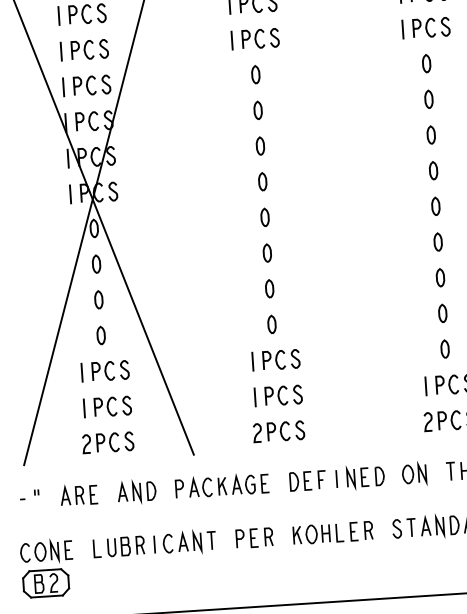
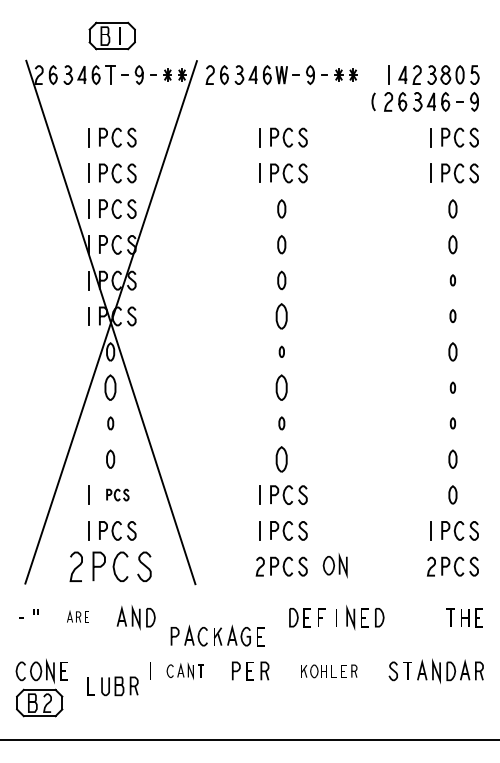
part: (430, 135) -> (452, 280), size x0.6
part: (433, 170) -> (452, 315), size x0.7
part: (262, 181) -> (281, 315), size x1.4
part: (264, 216) -> (281, 351), size x0.6
part: (437, 241) -> (452, 387), size x0.6
part: (267, 252) -> (281, 387), size x1.4
part: (96, 263) -> (110, 387), size x1.4
part: (440, 277) -> (452, 423), size x0.6
part: (269, 288) -> (281, 423), size x0.7
part: (98, 299) -> (110, 423), size x0.7
part: (271, 323) -> (281, 458), size x1.4
part: (110, 370) -> (117, 494), size x0.6
part: (107, 442) -> (110, 566), size x1.6
part: (413, 473) -> (334, 565), moved
part: (221, 485) -> (217, 635), moved
part: (78, 494) -> (77, 616), size x0.6
part: (333, 533) -> (329, 671), size x0.7
part: (188, 541) -> (184, 670), size x0.7
part: (118, 547) -> (112, 686), moved

